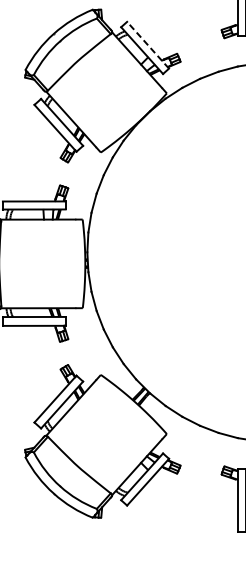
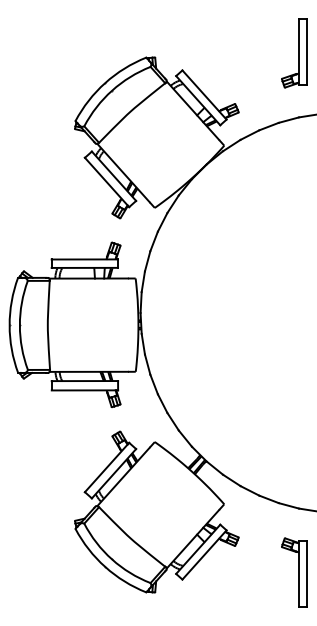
line: (148, 44) -> (204, 94), dashed -> solid

